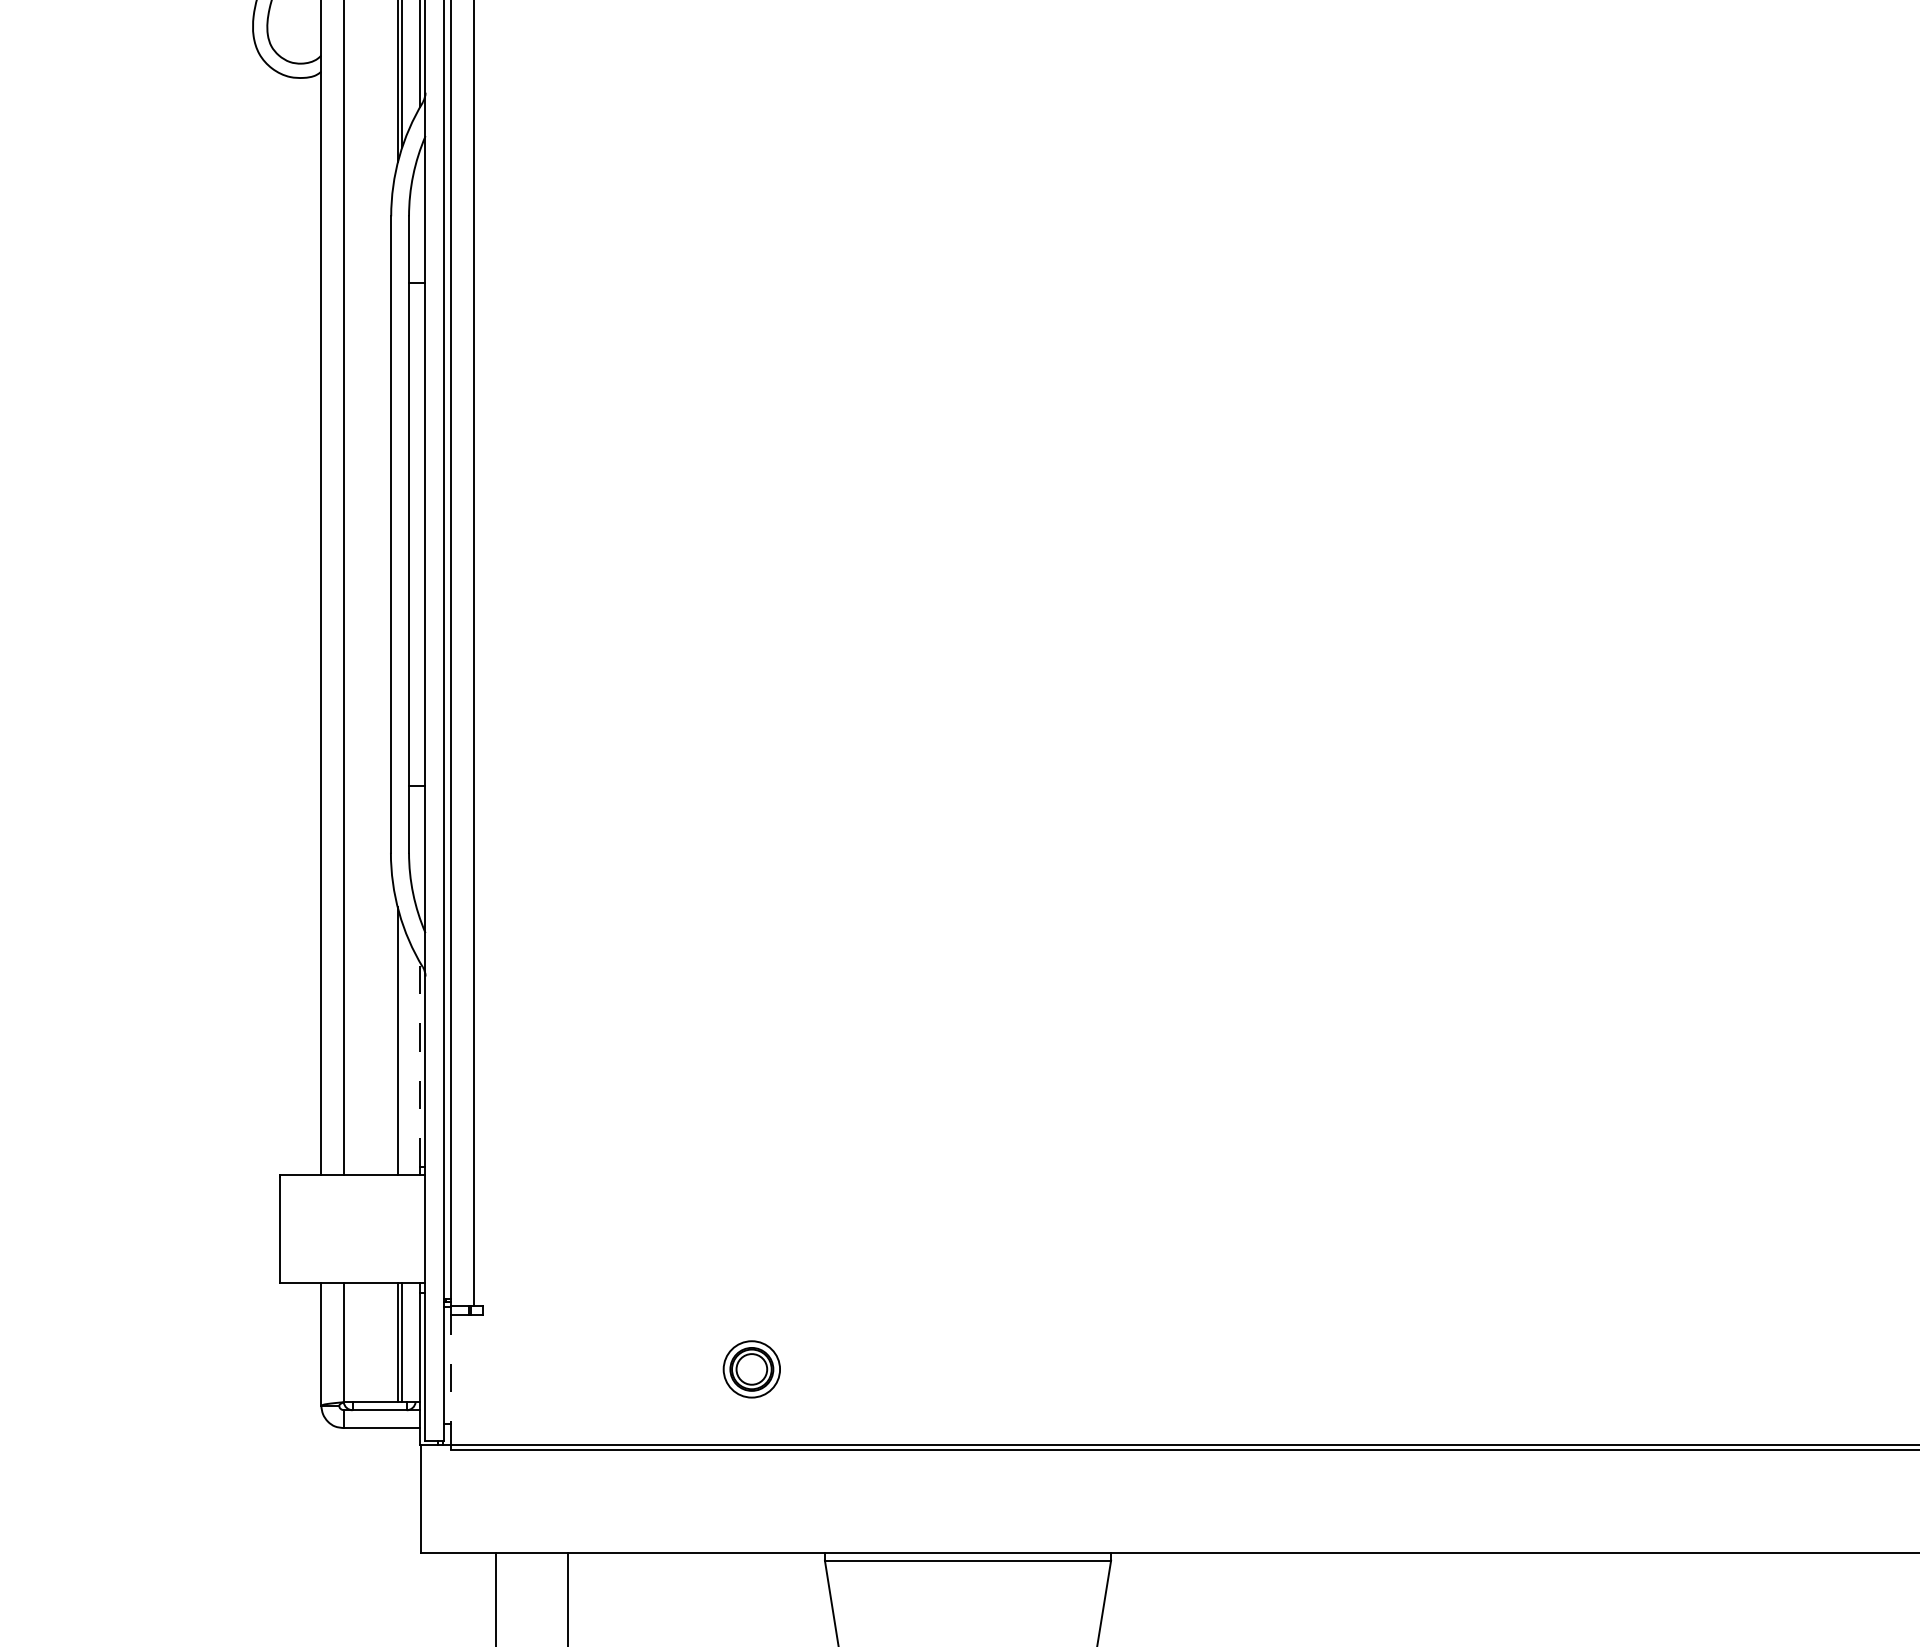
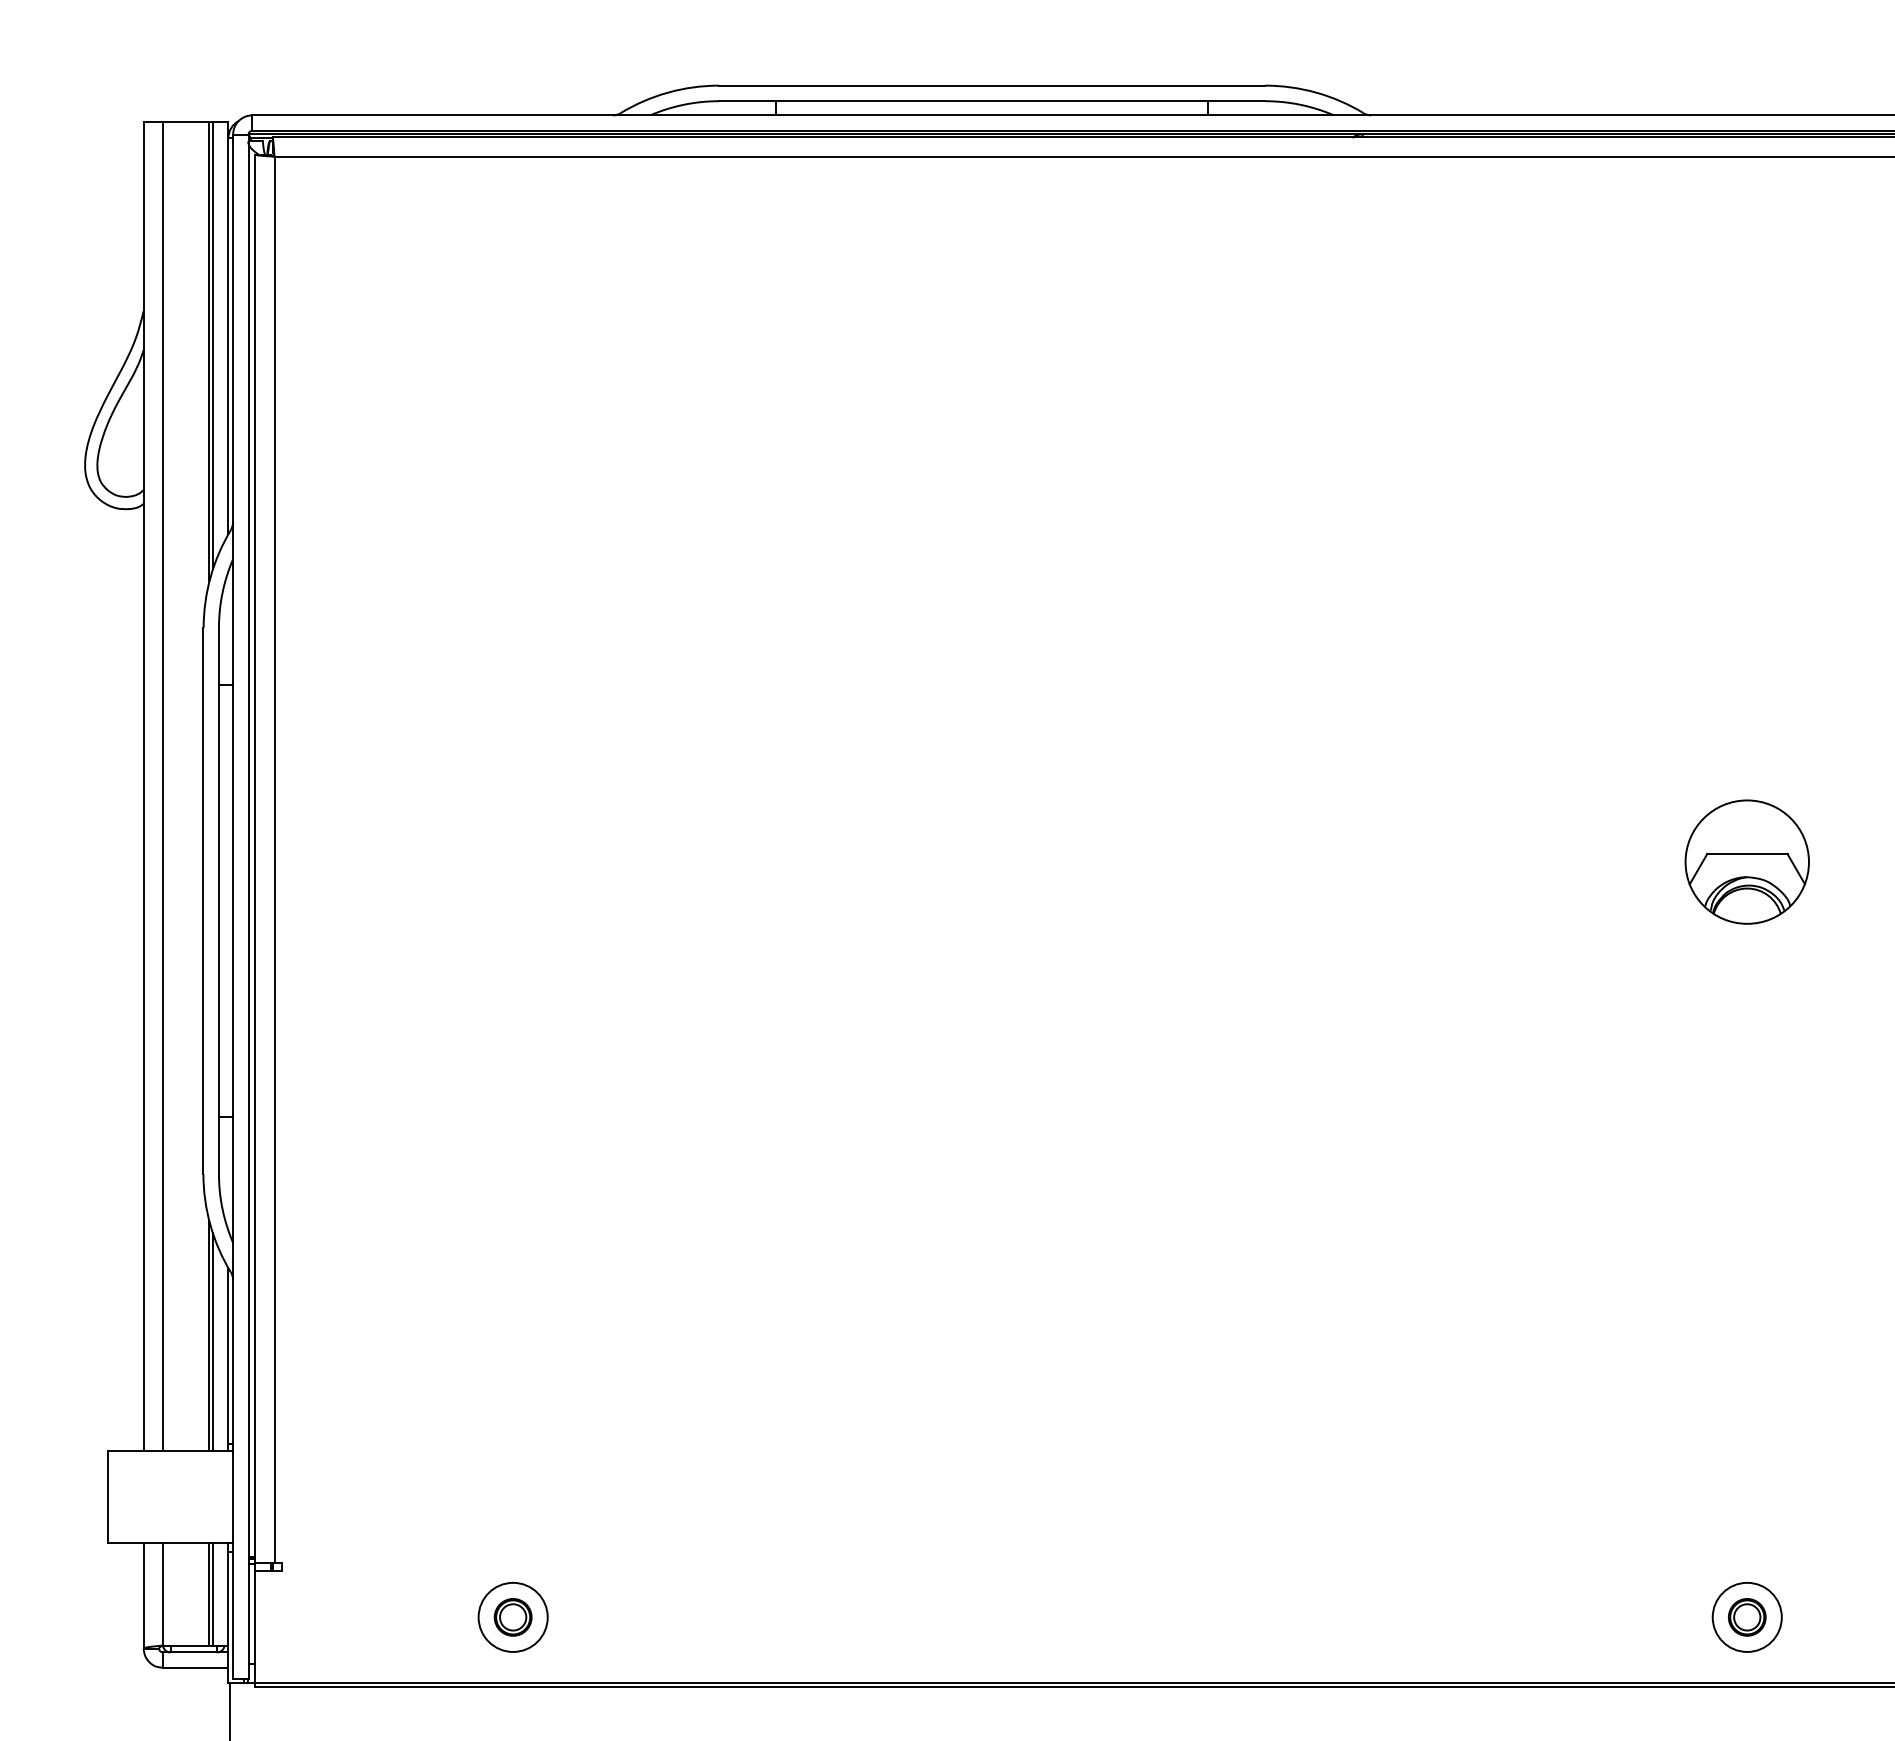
line: (402, 1047) -> (213, 1341), added
line: (420, 1064) -> (228, 1355), dashed -> solid
circle: (751, 1368) -> (512, 1616), size x1.43
line: (451, 1382) -> (255, 1628), dashed -> solid

